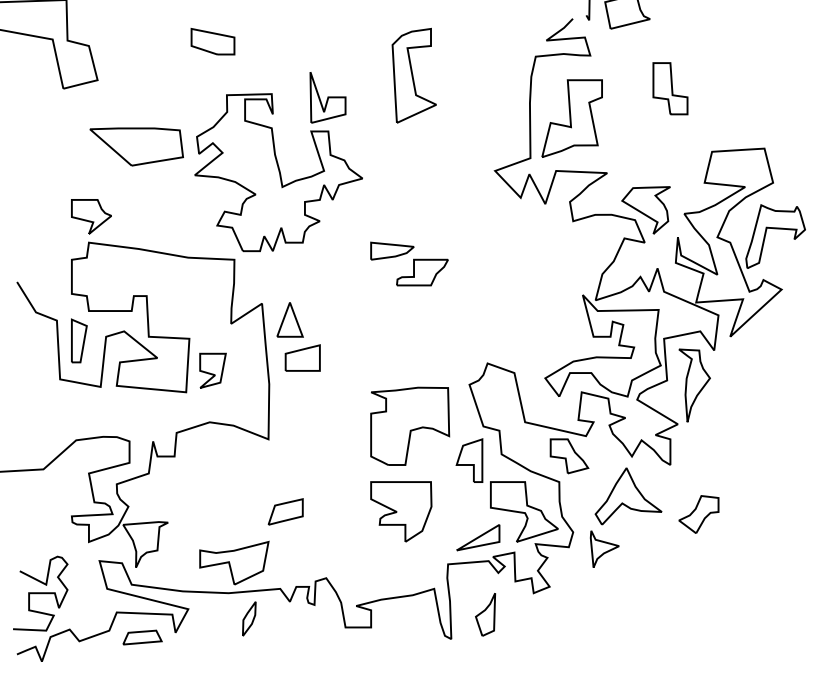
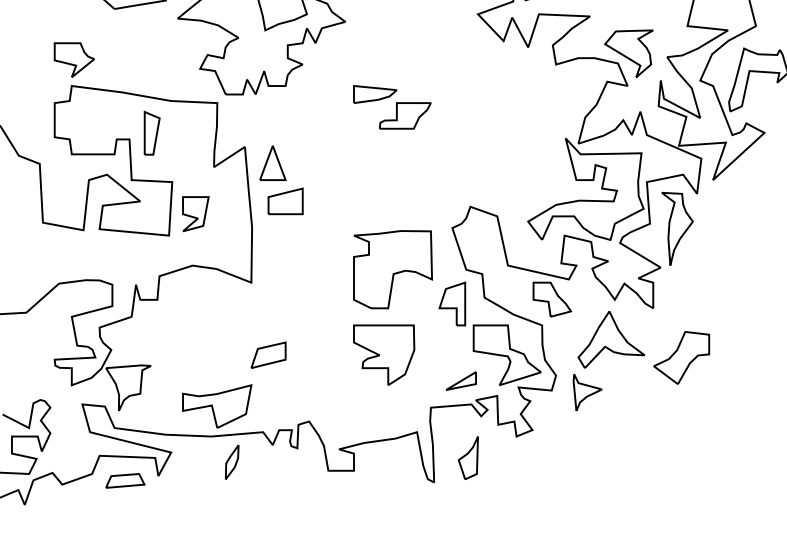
part: (79, 340) -> (152, 132), moved
part: (698, 514) -> (681, 357), size x1.4
part: (478, 537) -> (461, 380), size x0.7

